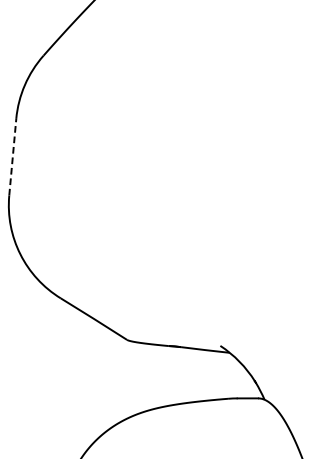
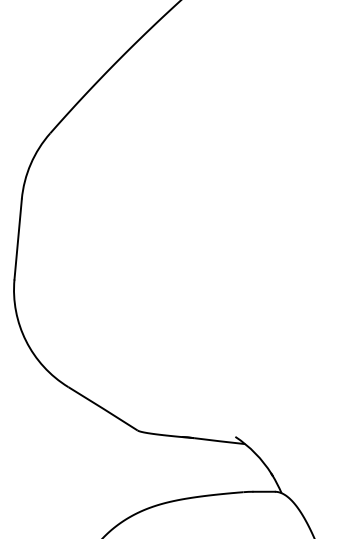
line: (13, 156) -> (18, 238), dashed -> solid

